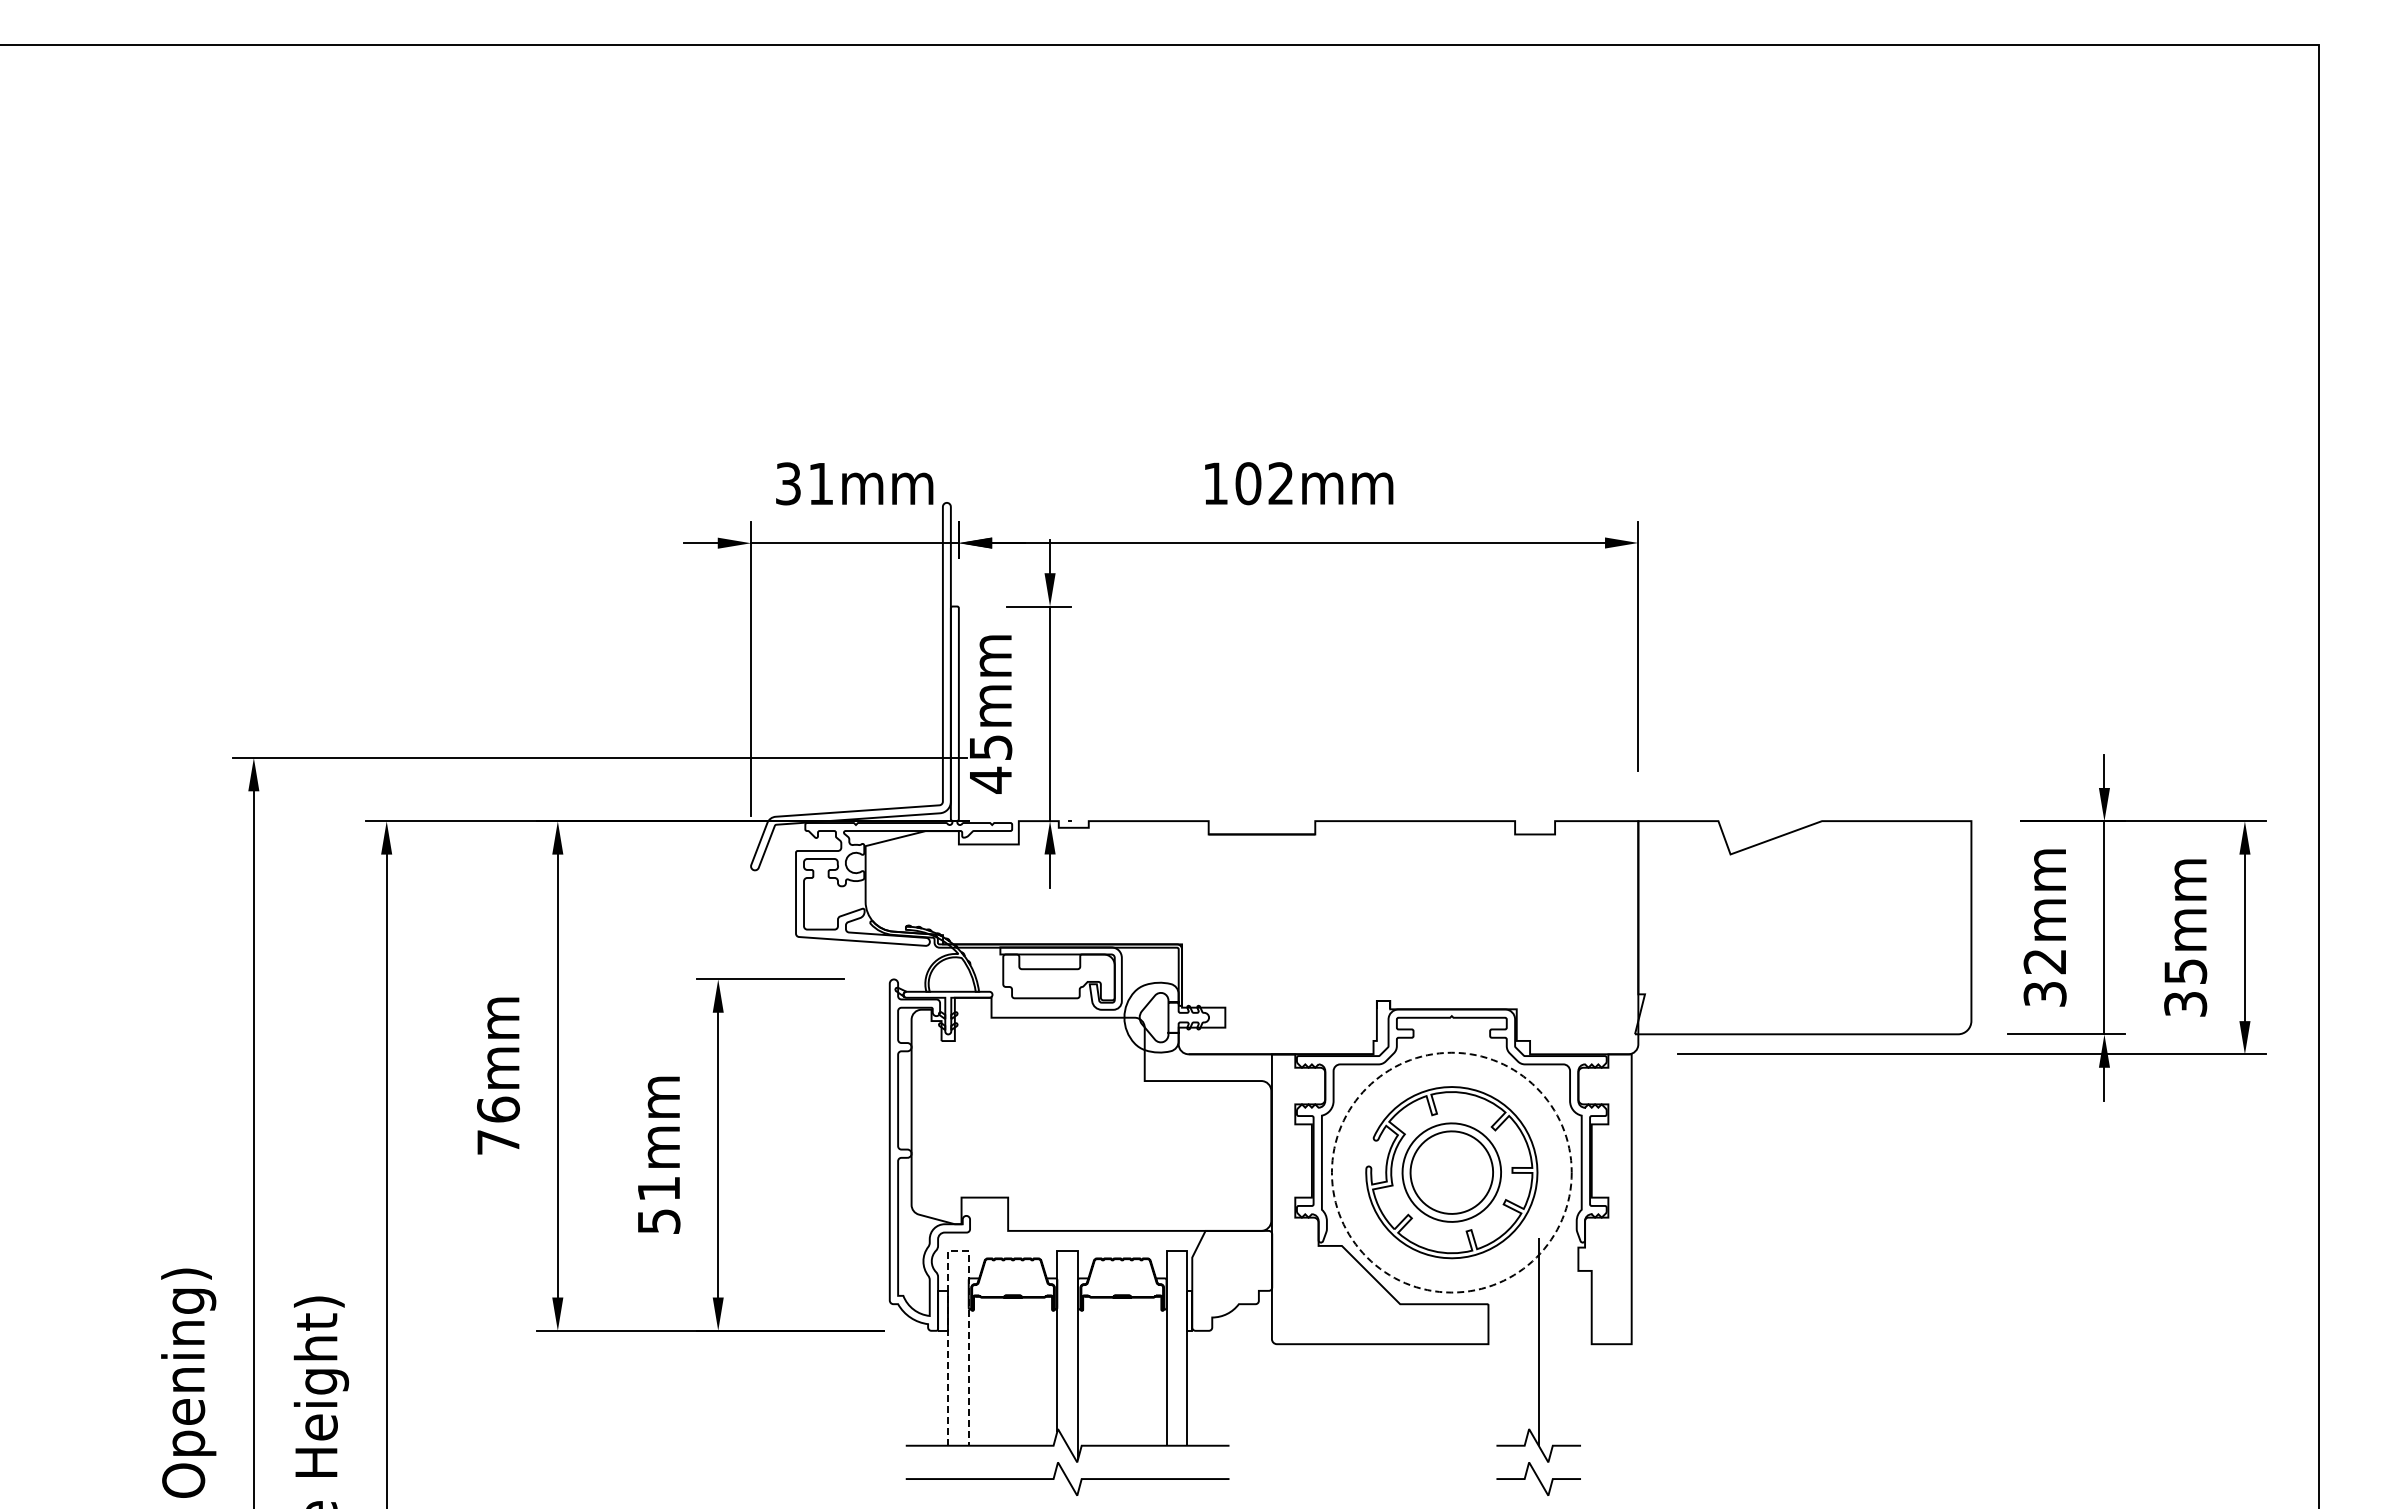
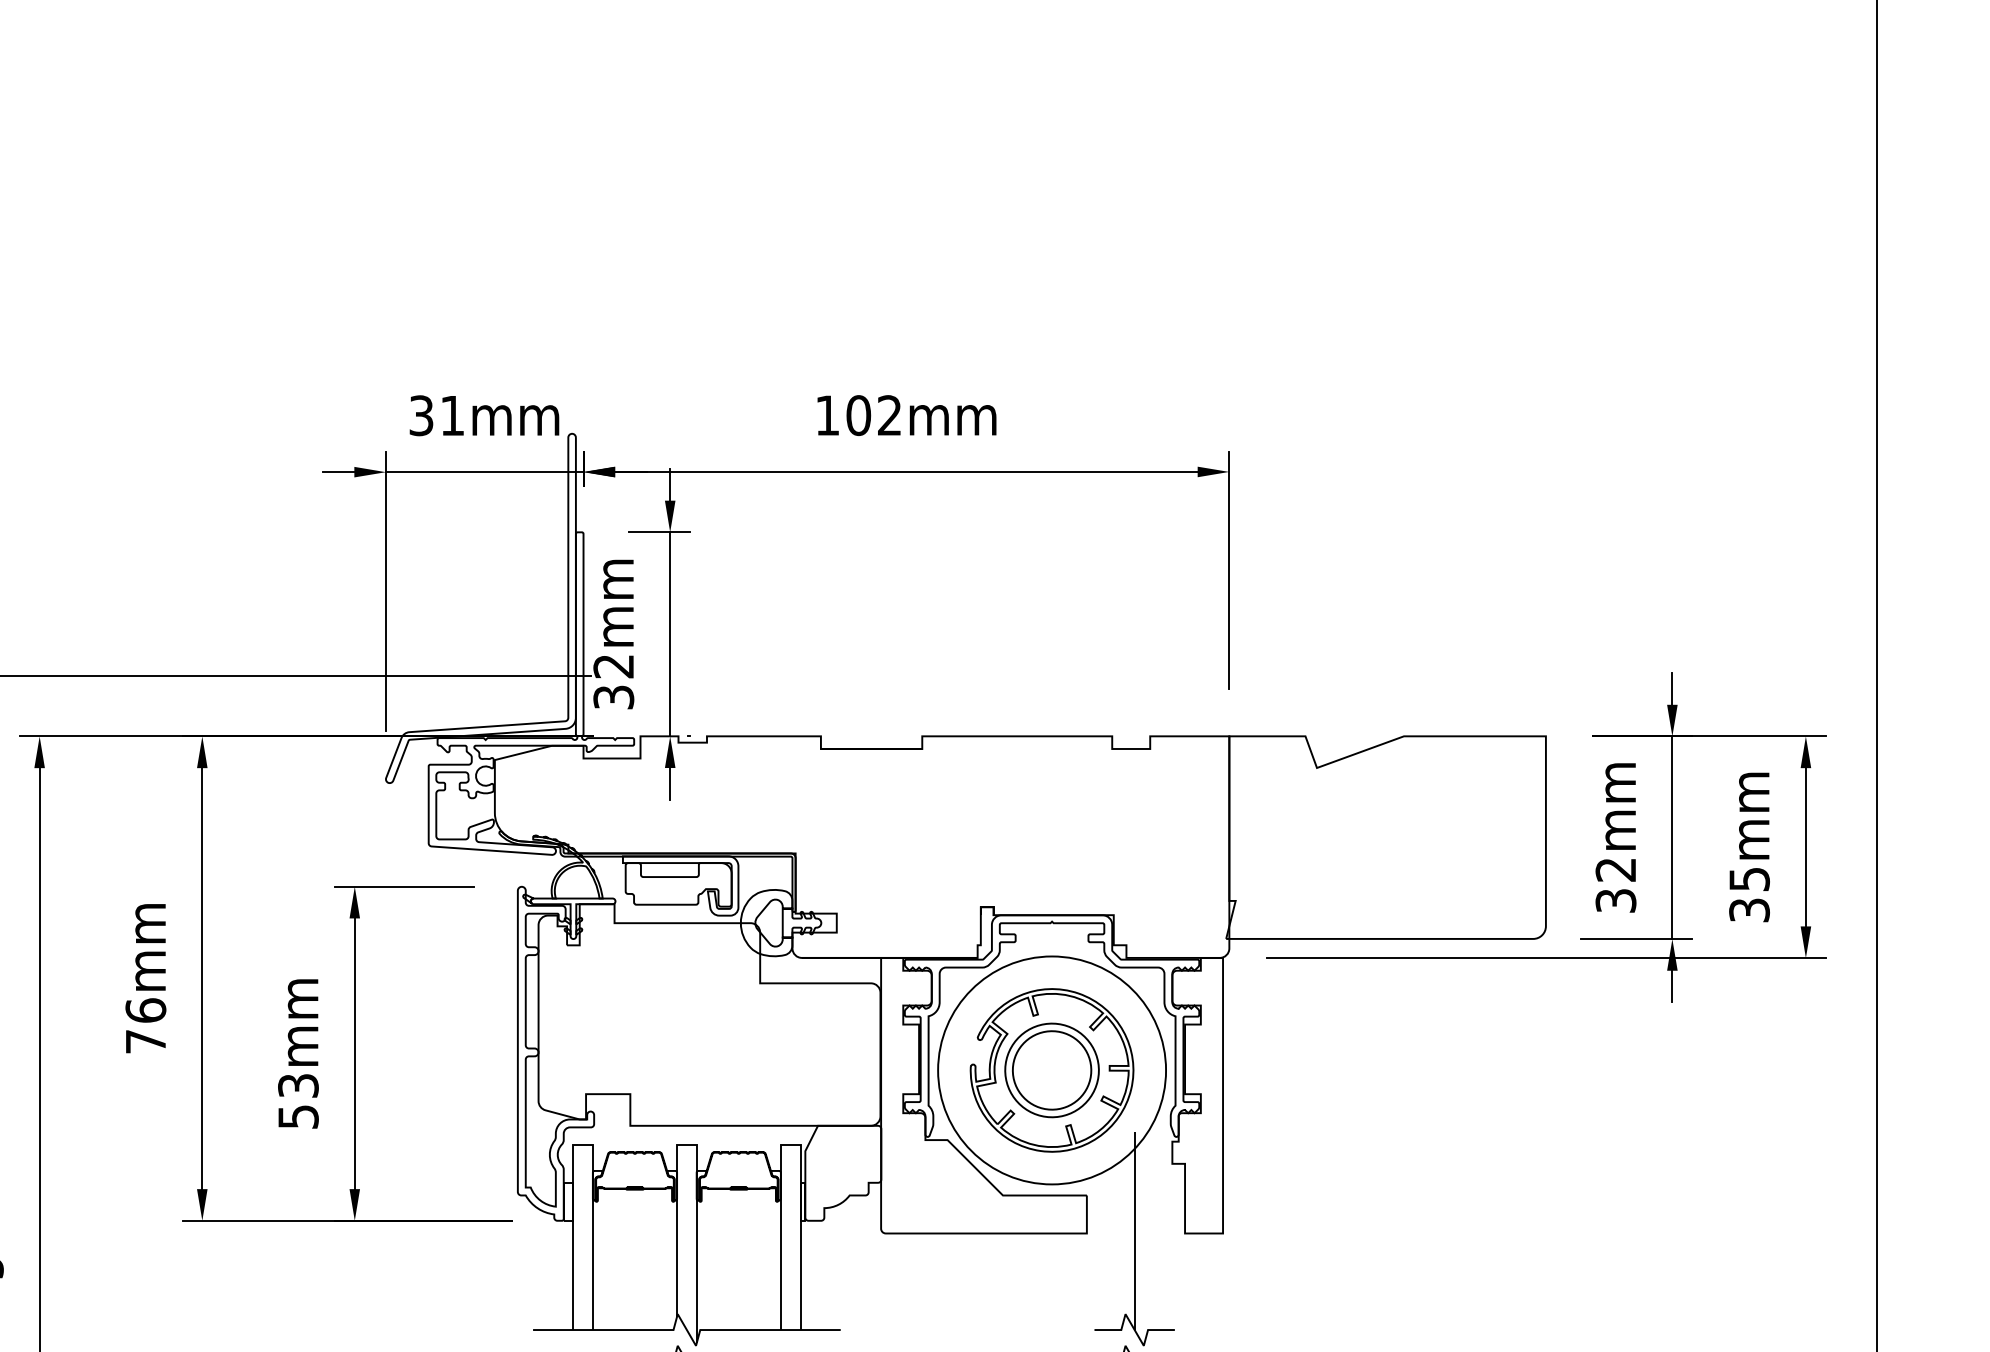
text: (990, 764) -> (613, 682), 45mm -> 32mm
circle: (1451, 1172) -> (1051, 1070), dashed -> solid
text: (658, 1188) -> (298, 1085), 51mm -> 53mm
line: (958, 1250) -> (583, 1144), dashed -> solid

